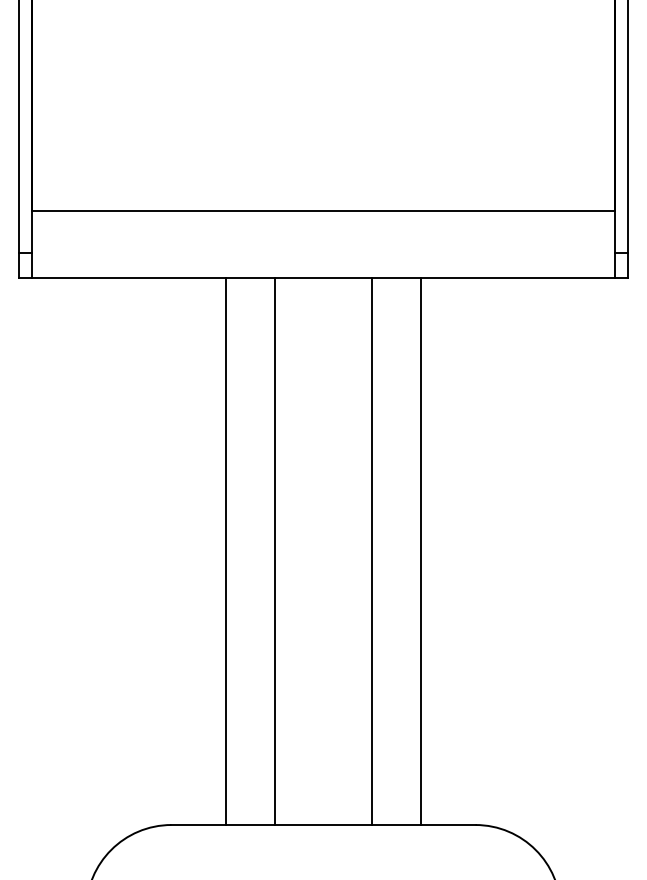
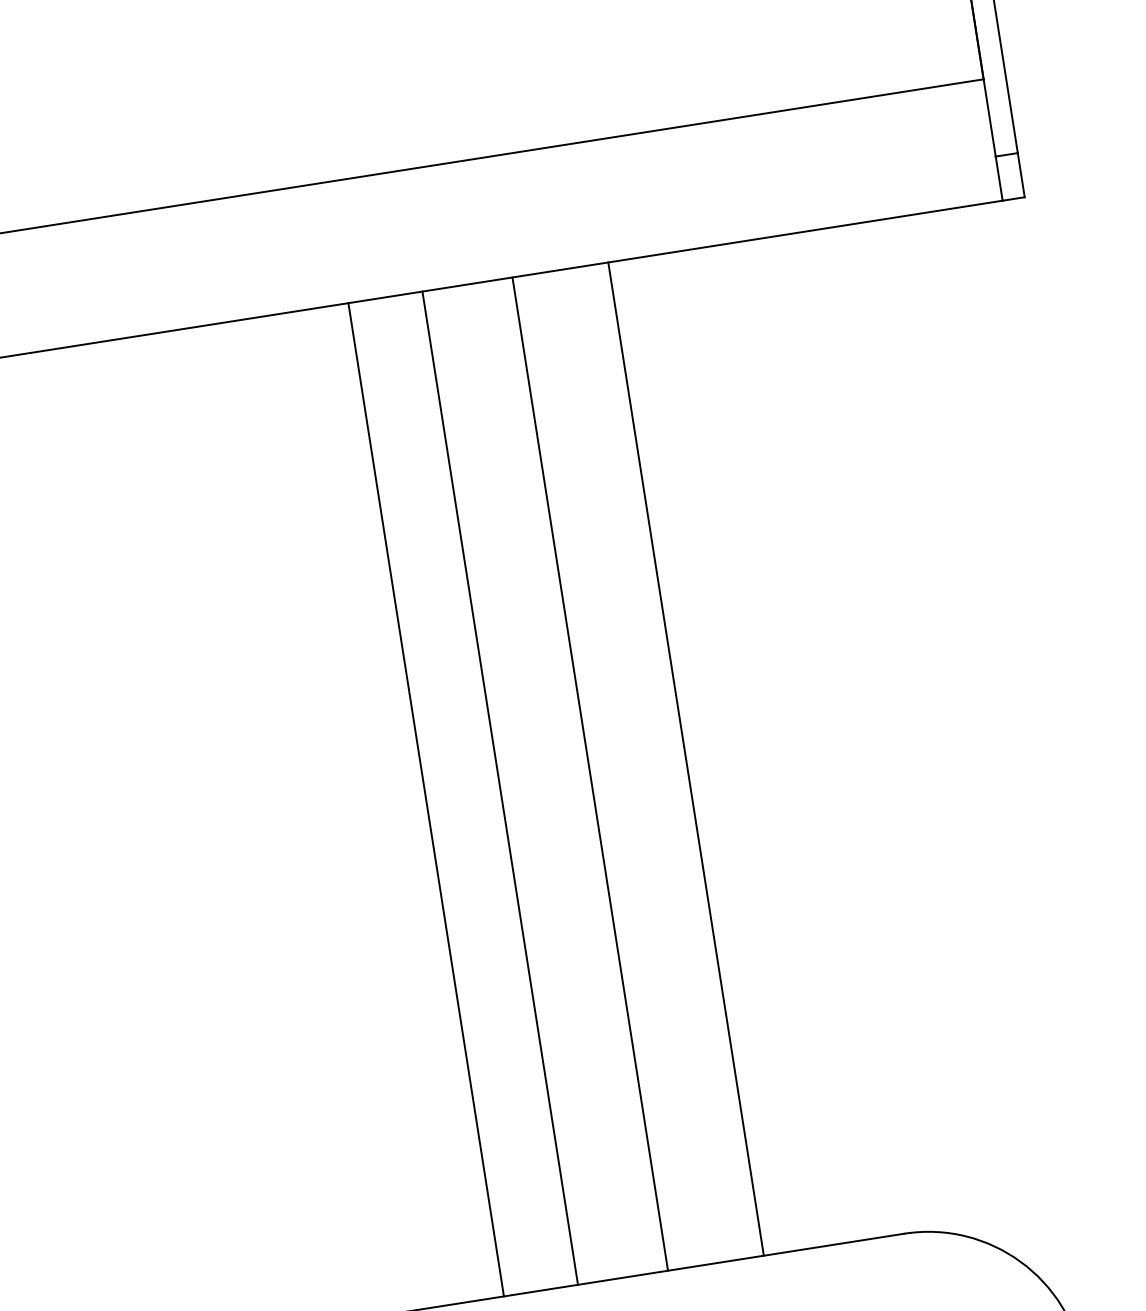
line: (225, 551) -> (425, 800), moved
line: (274, 551) -> (499, 788), moved
line: (372, 551) -> (590, 774), moved
line: (421, 551) -> (686, 759), moved

